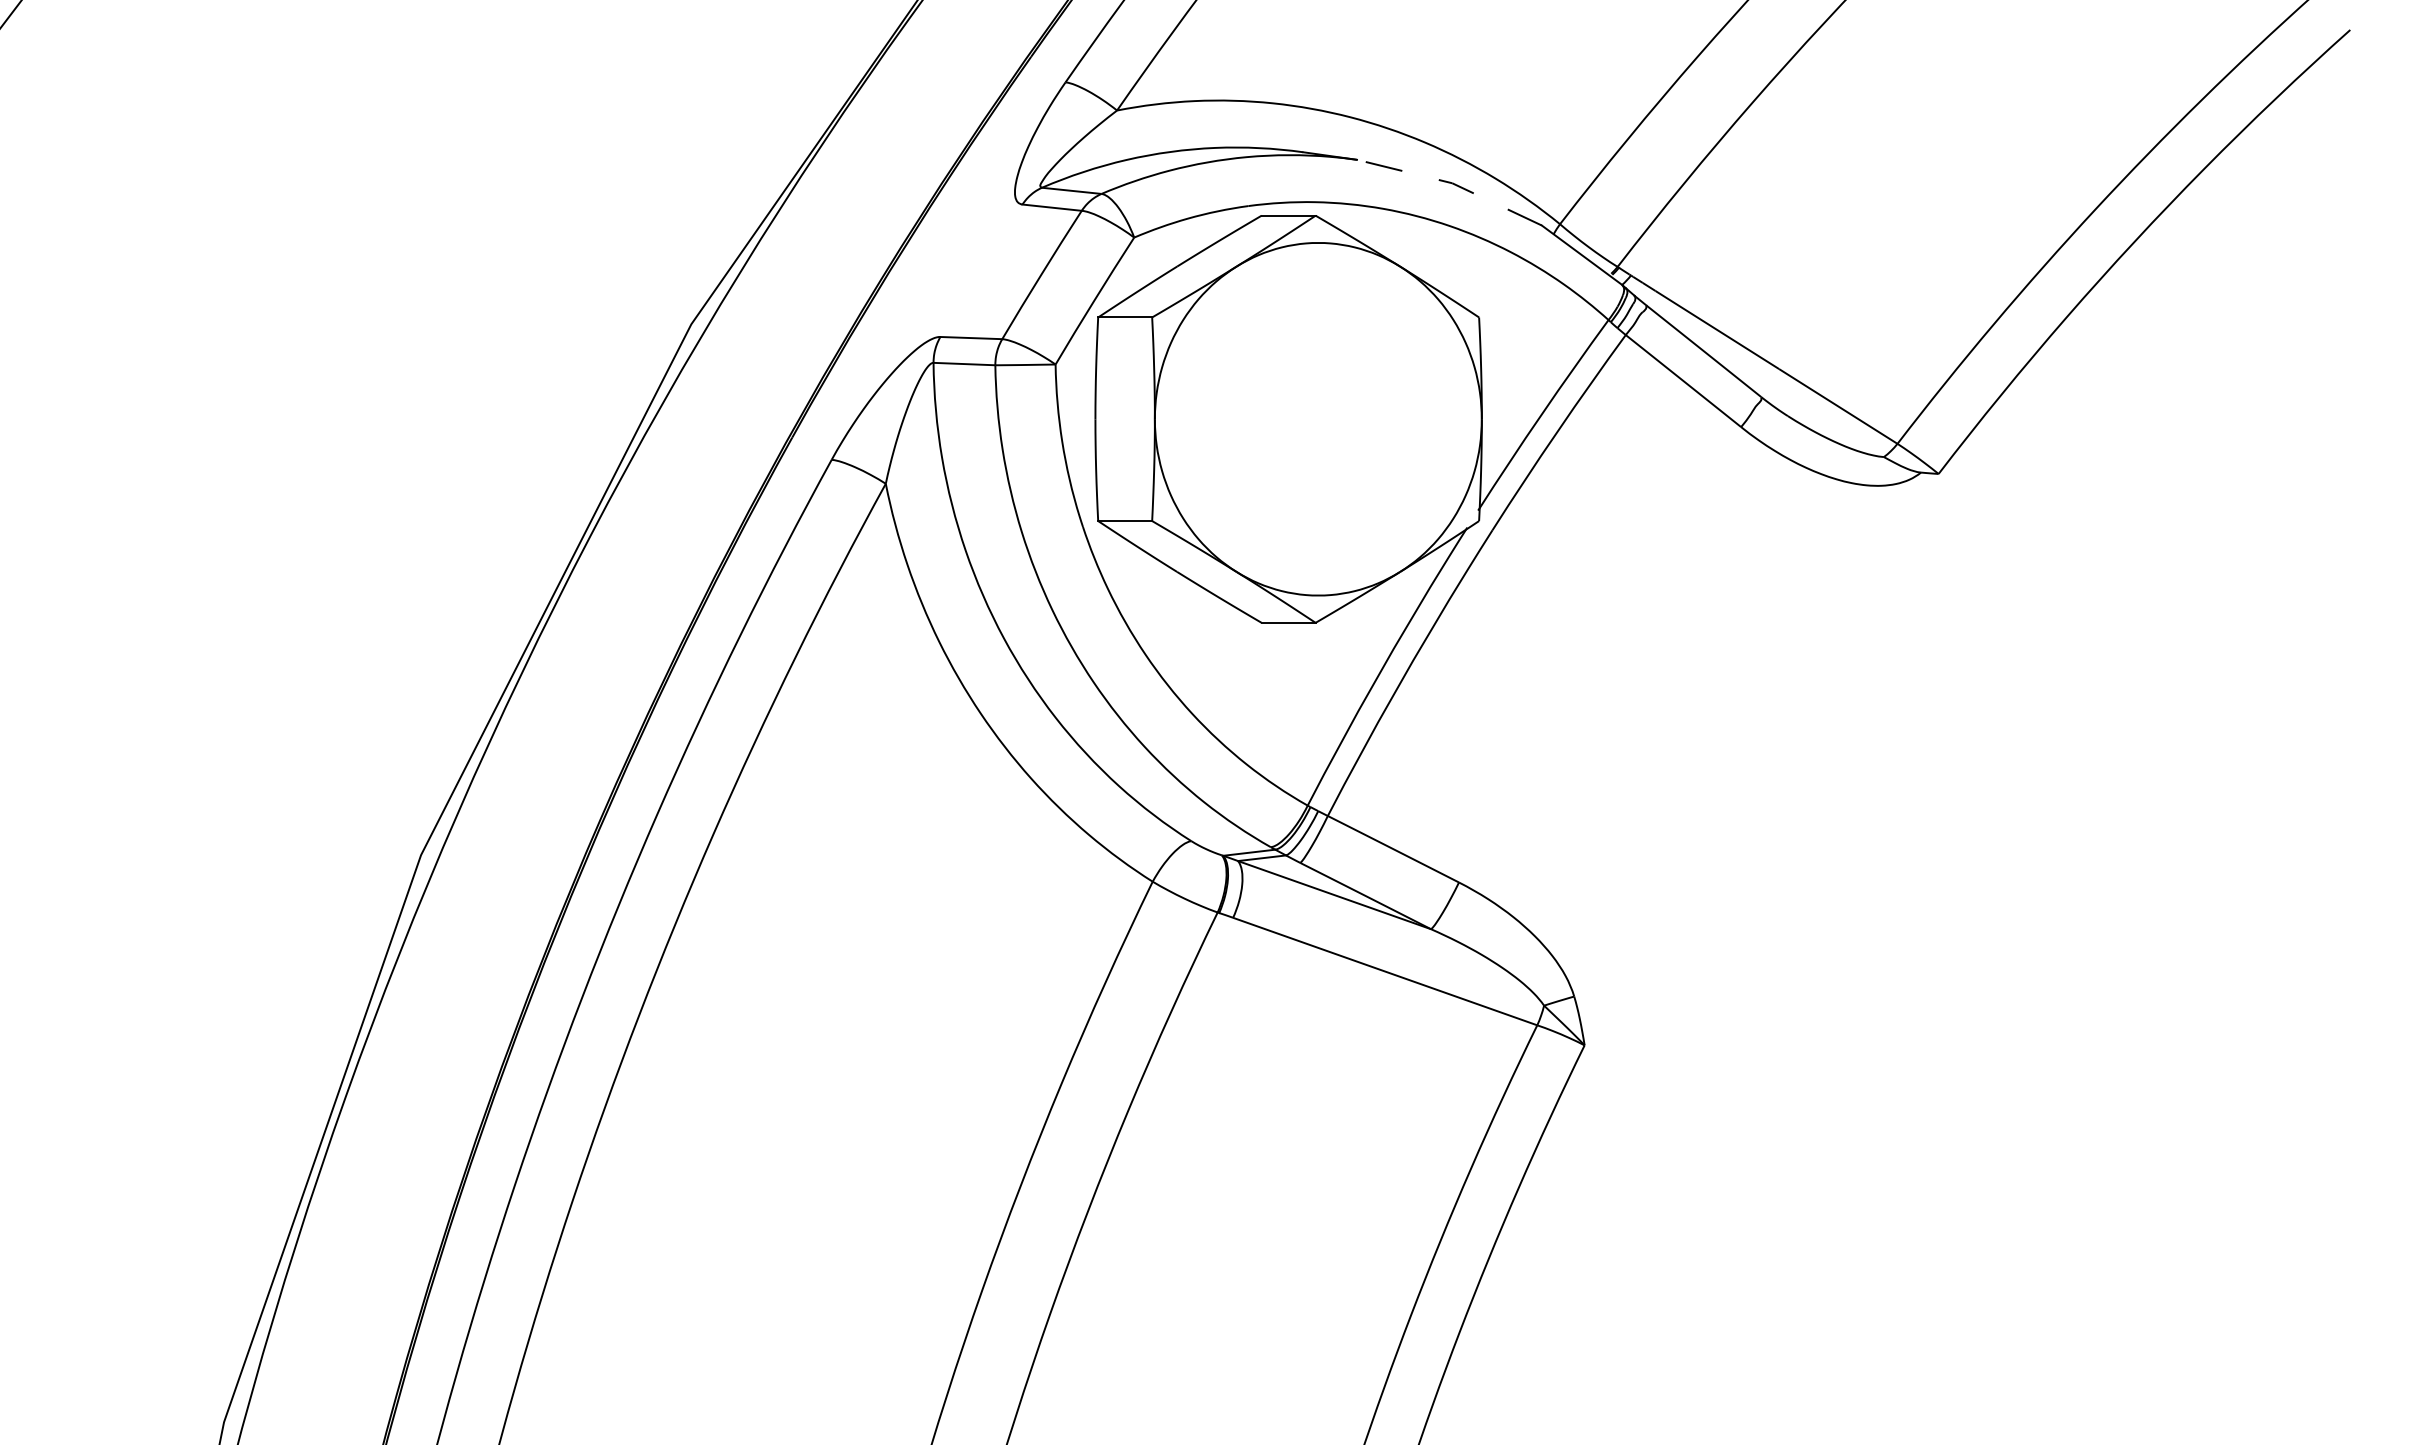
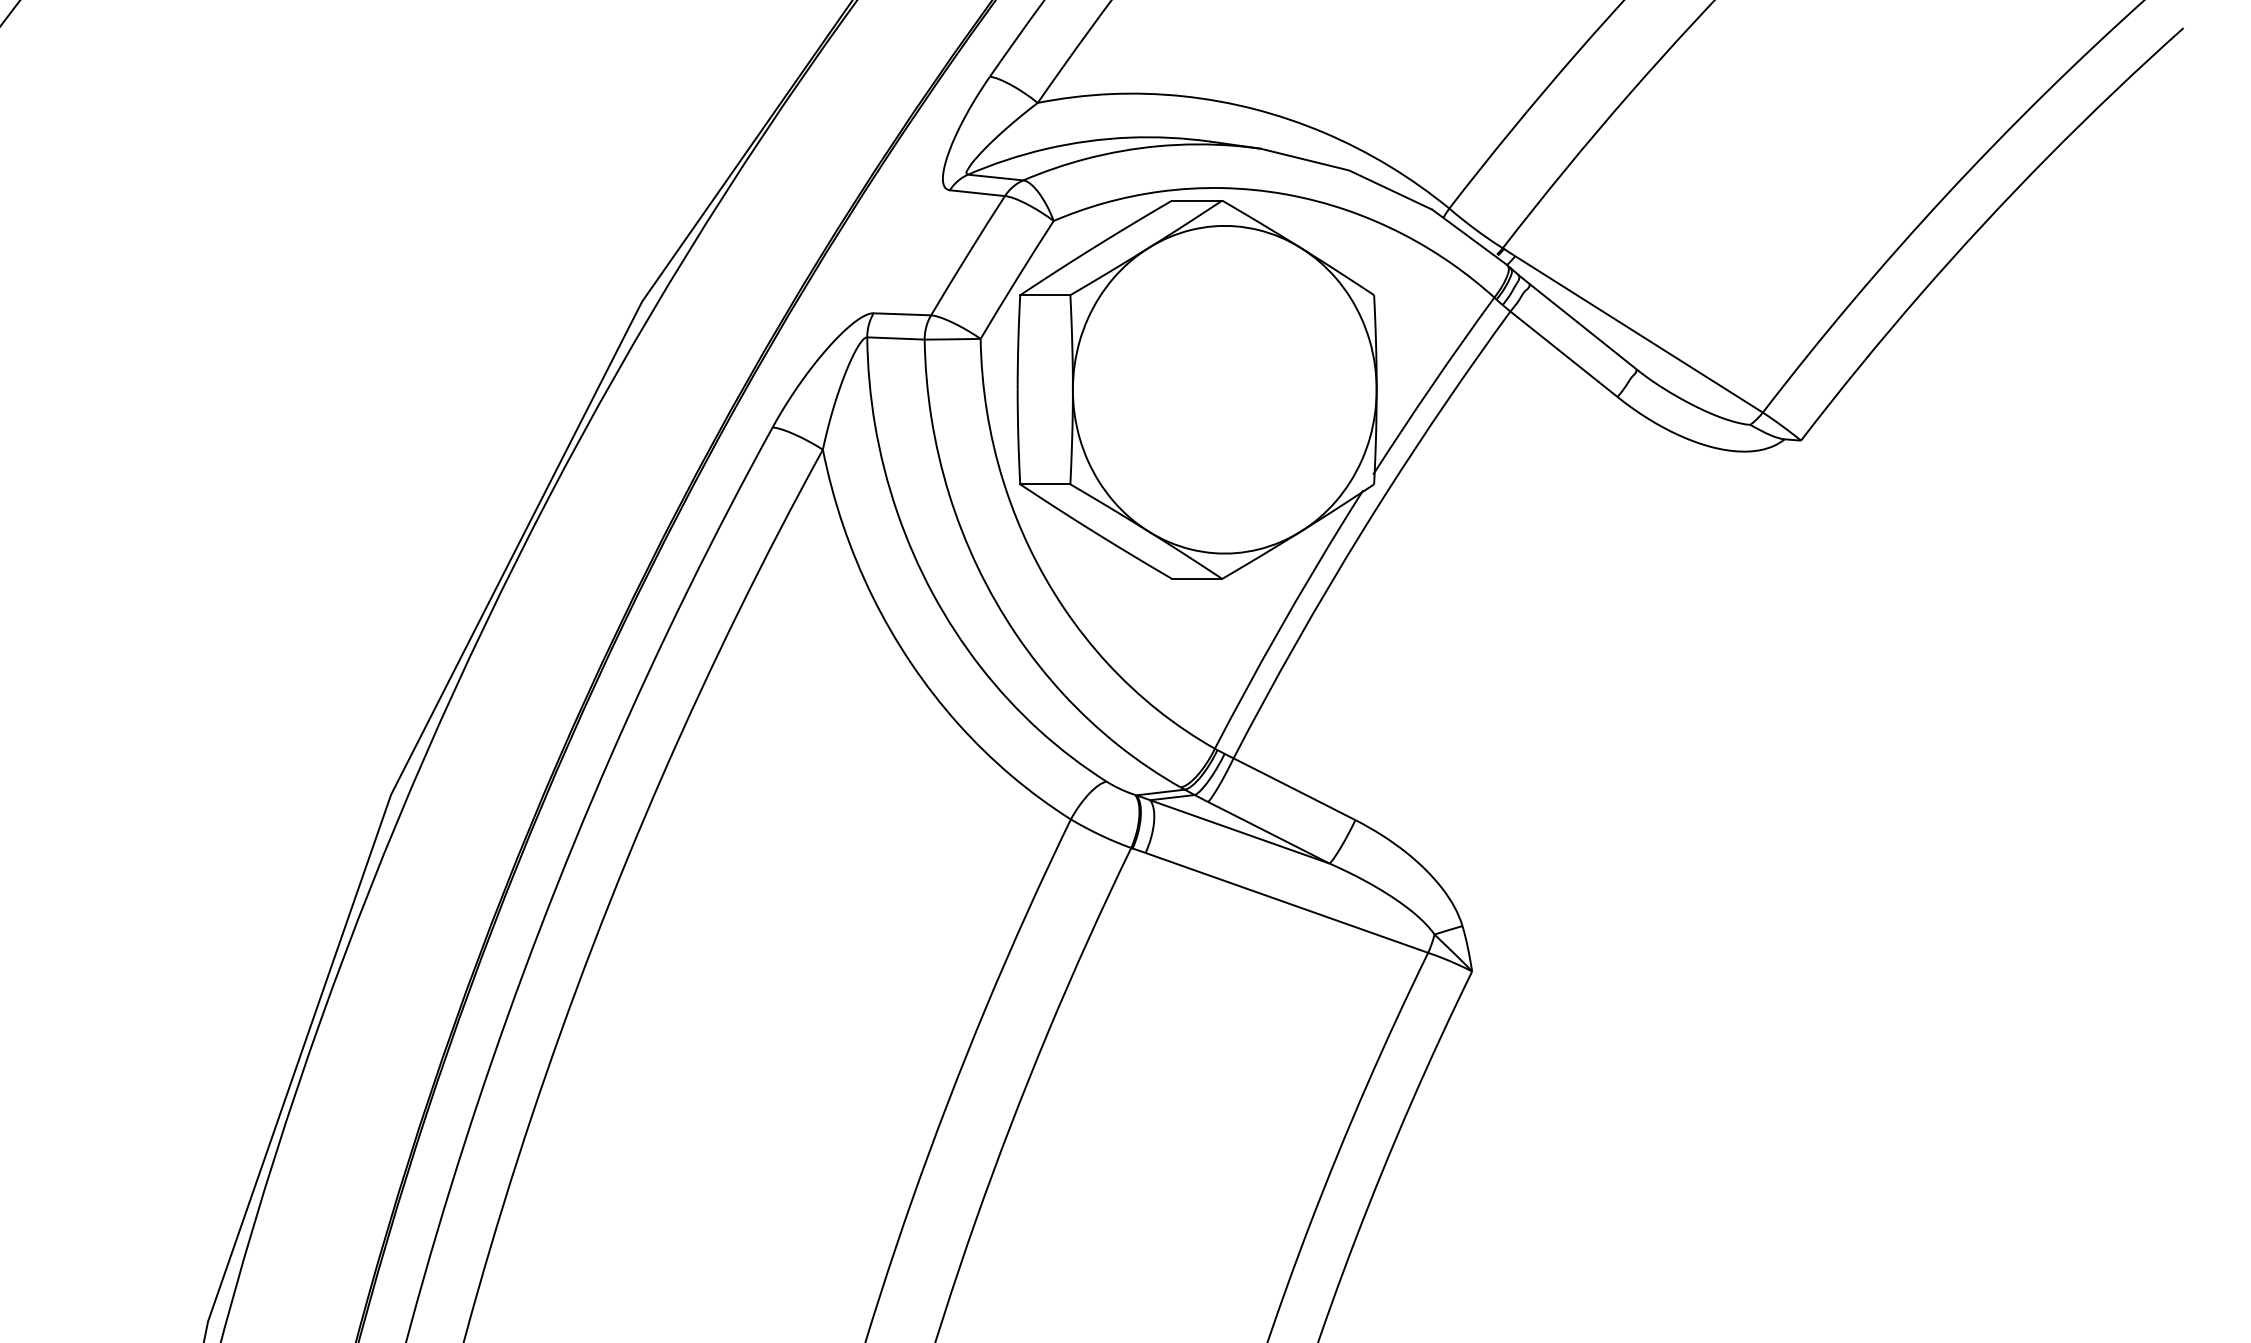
line: (1452, 183) -> (1349, 170), dashed -> solid

